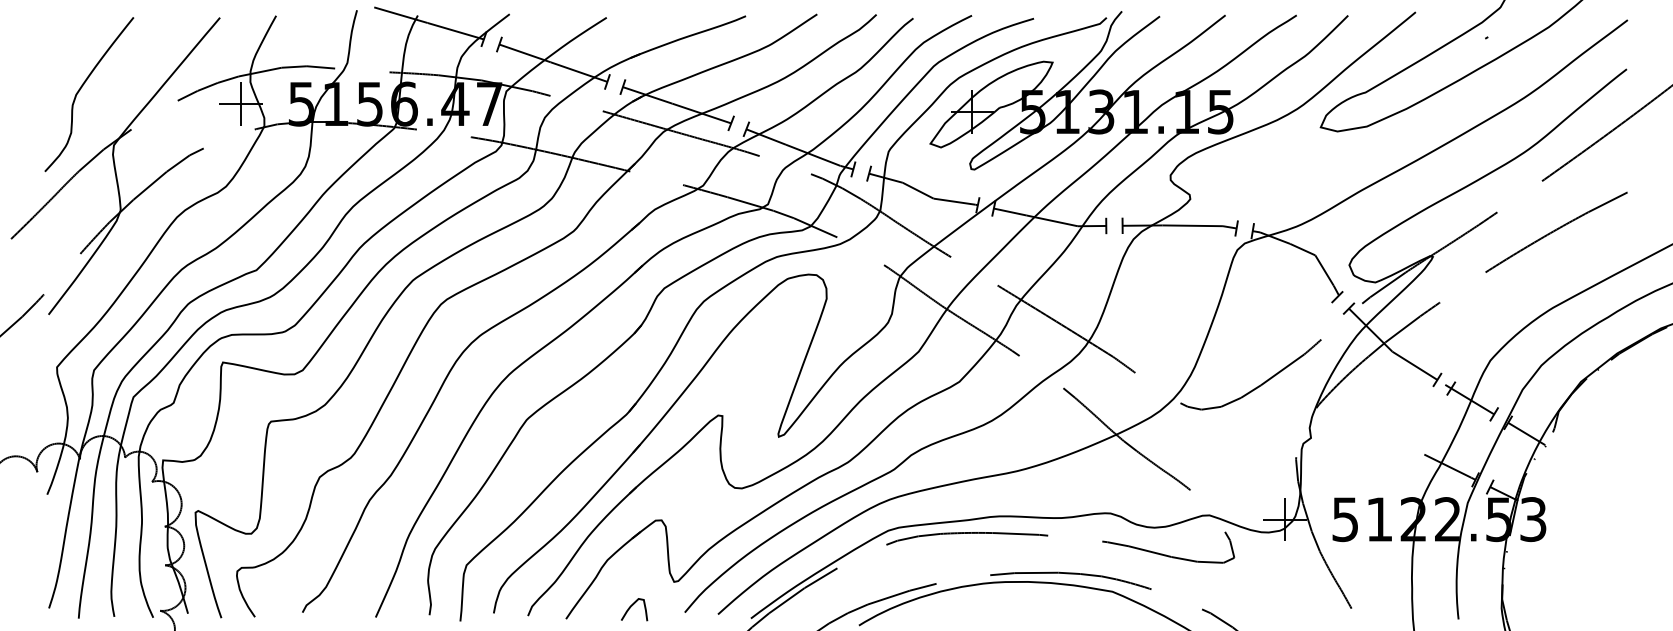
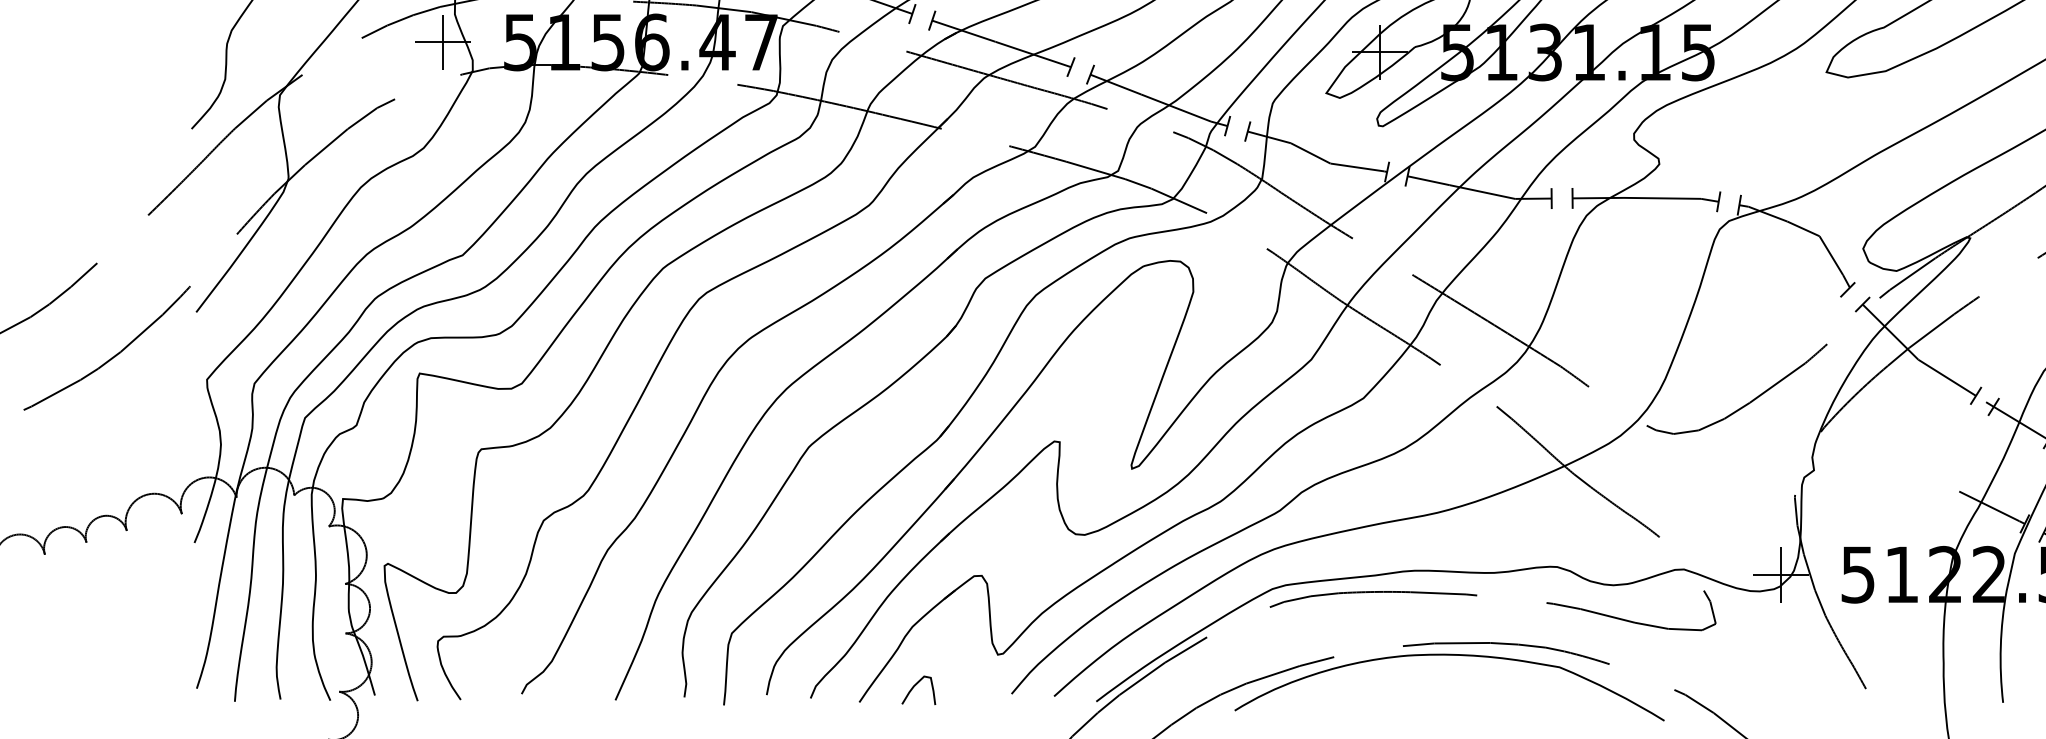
curve: (632, 606) -> (916, 686), moved

